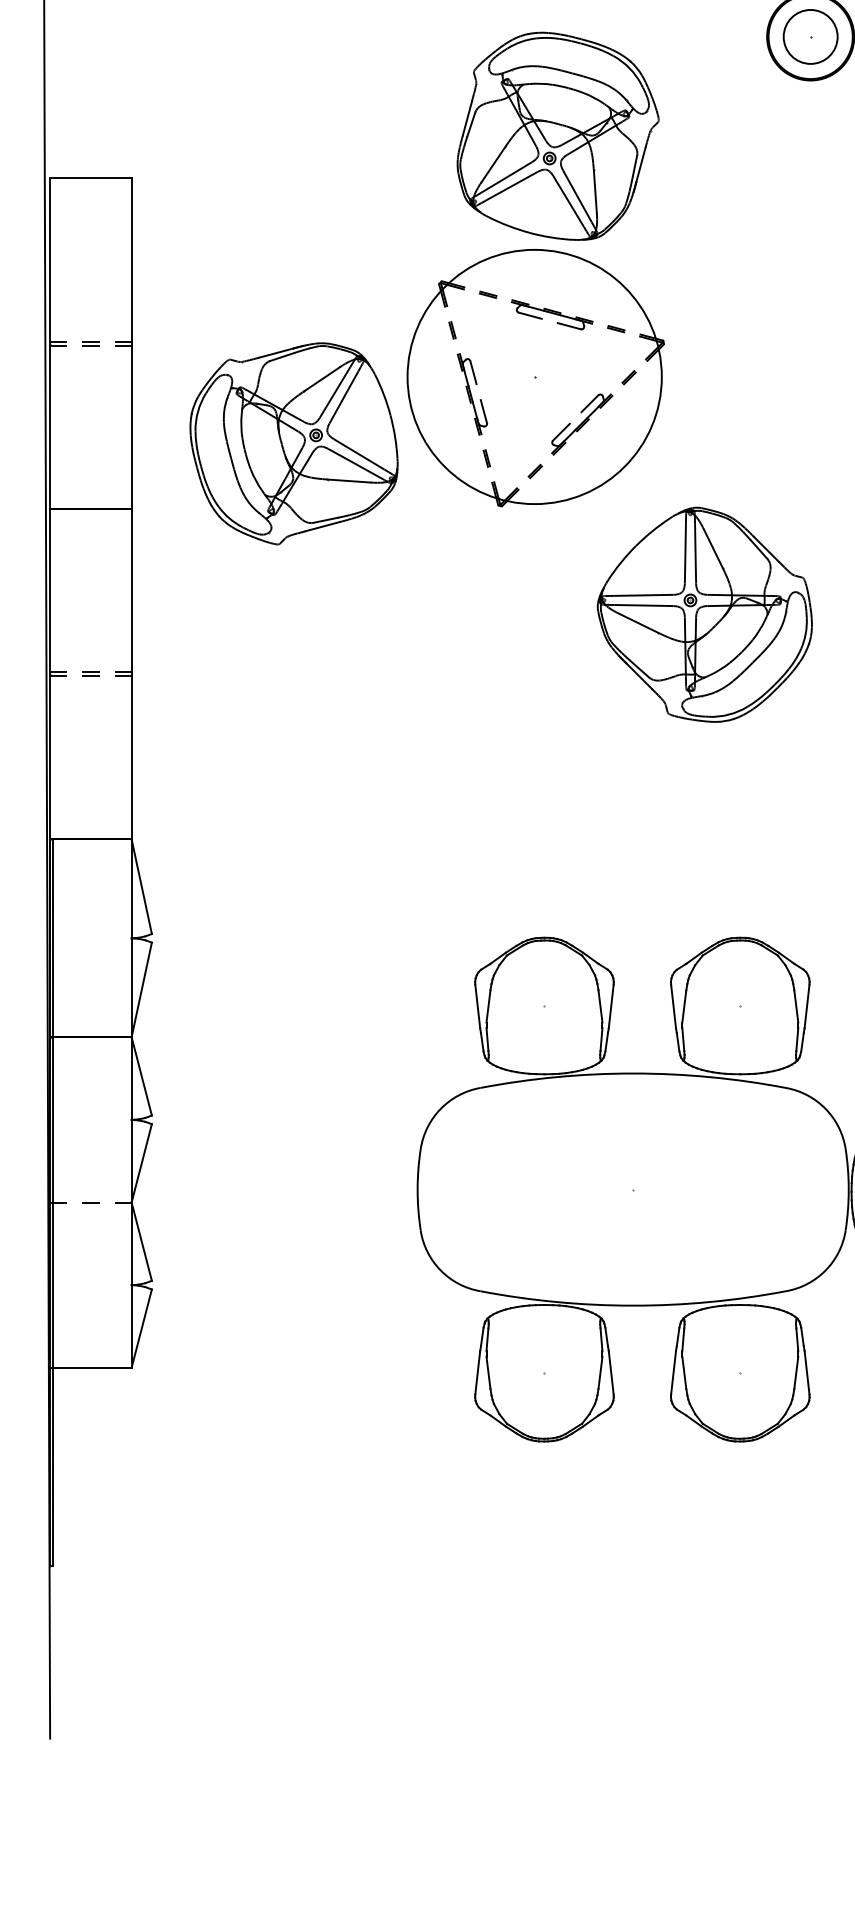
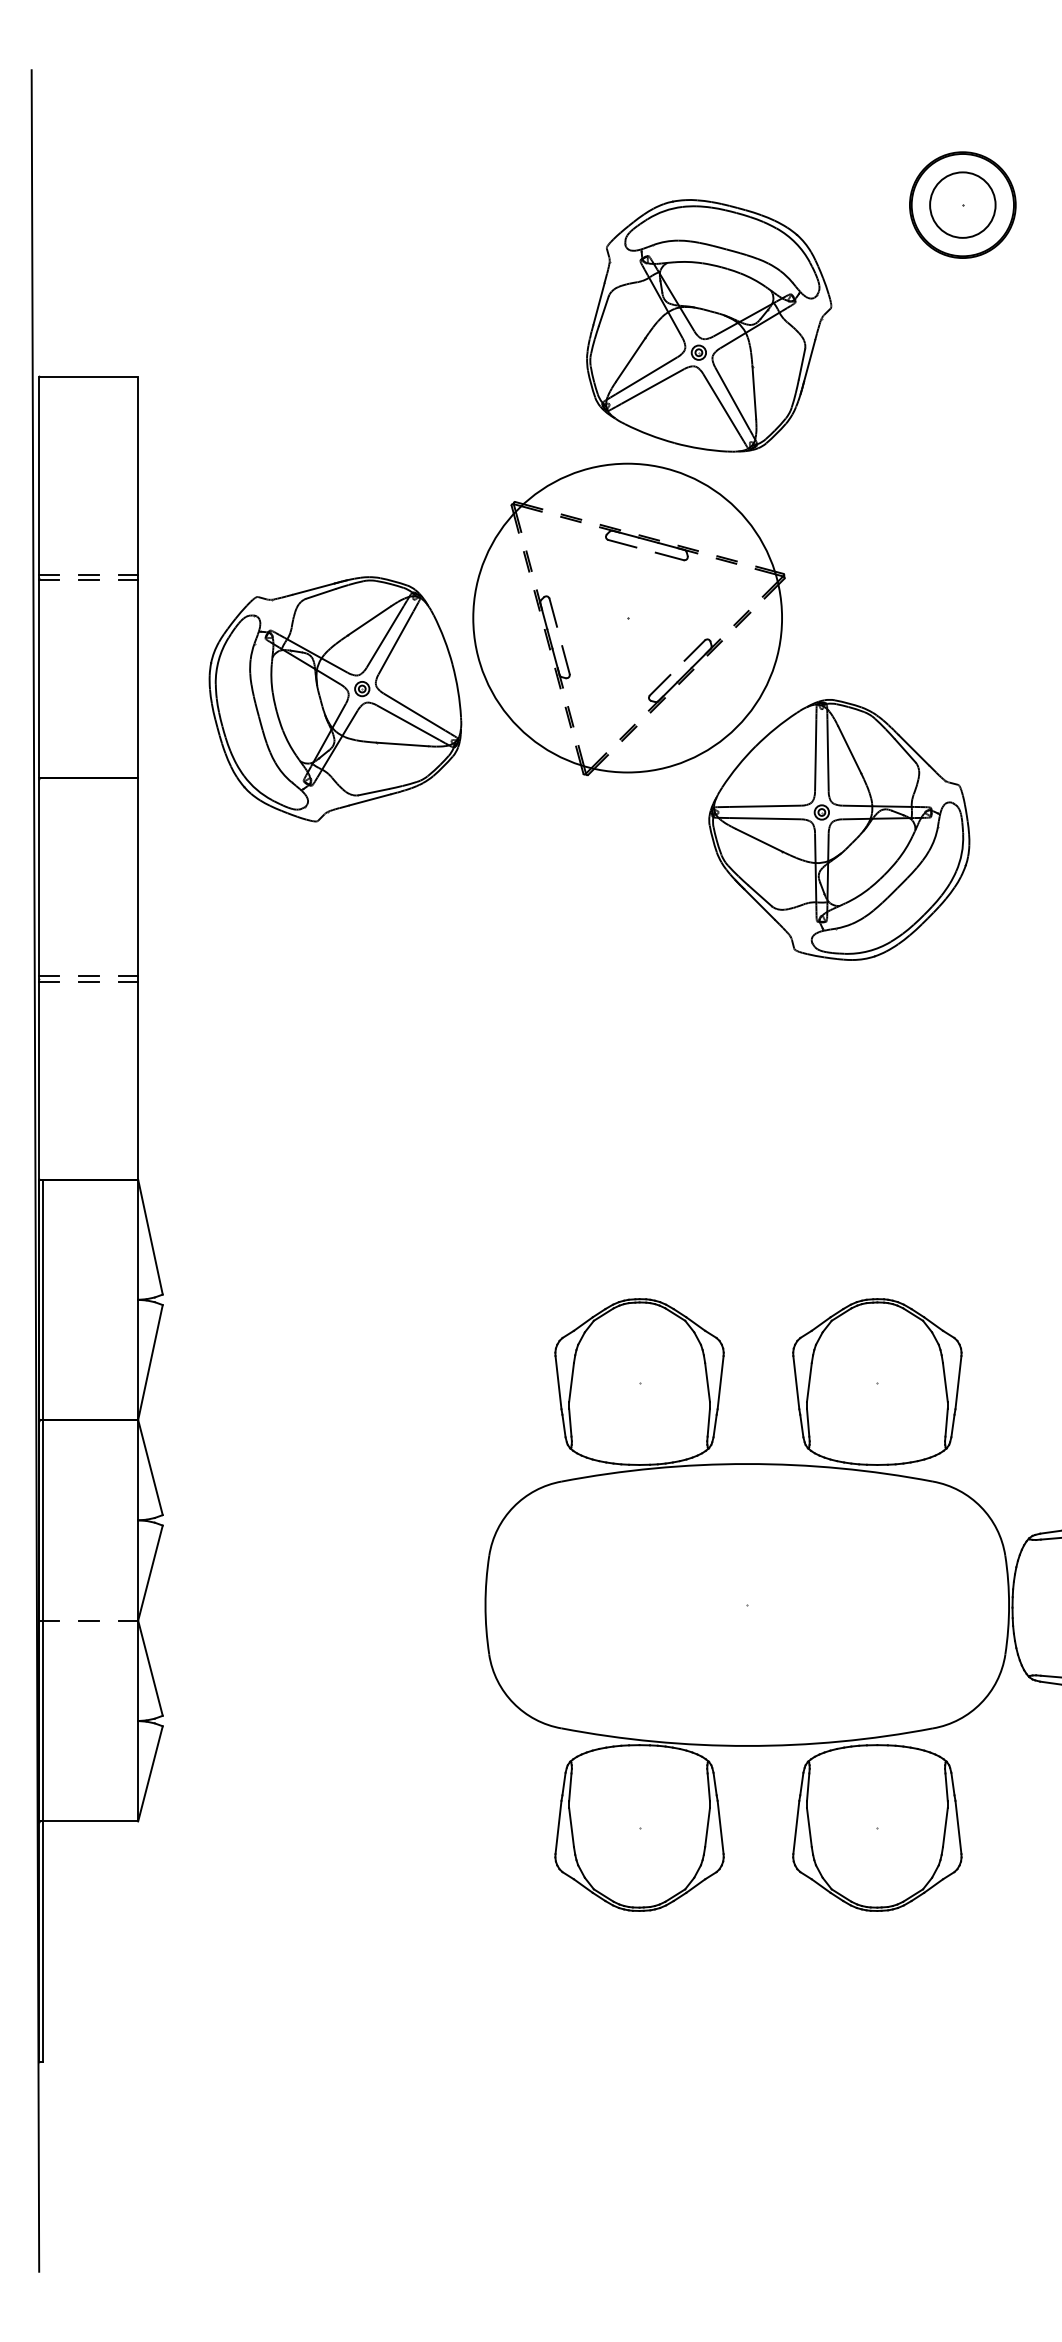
part: (558, 136) -> (709, 325), moved
part: (704, 614) -> (839, 829), moved

